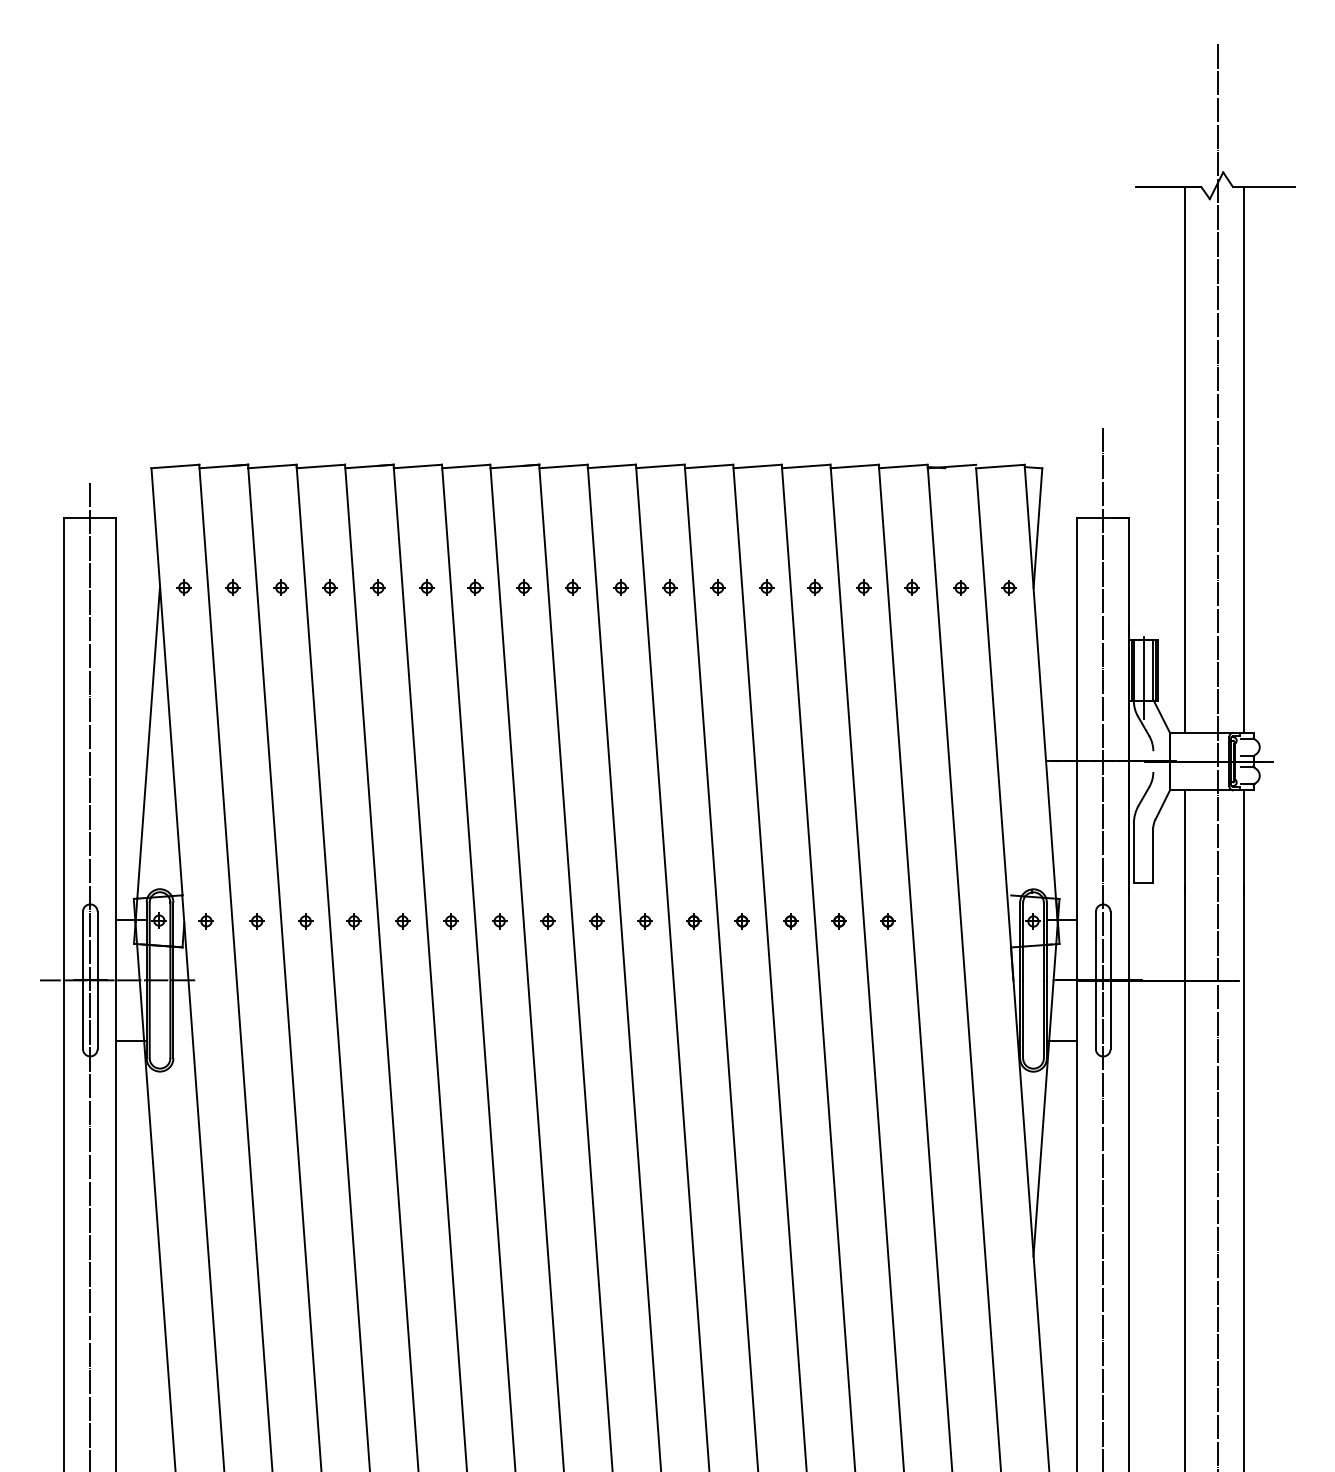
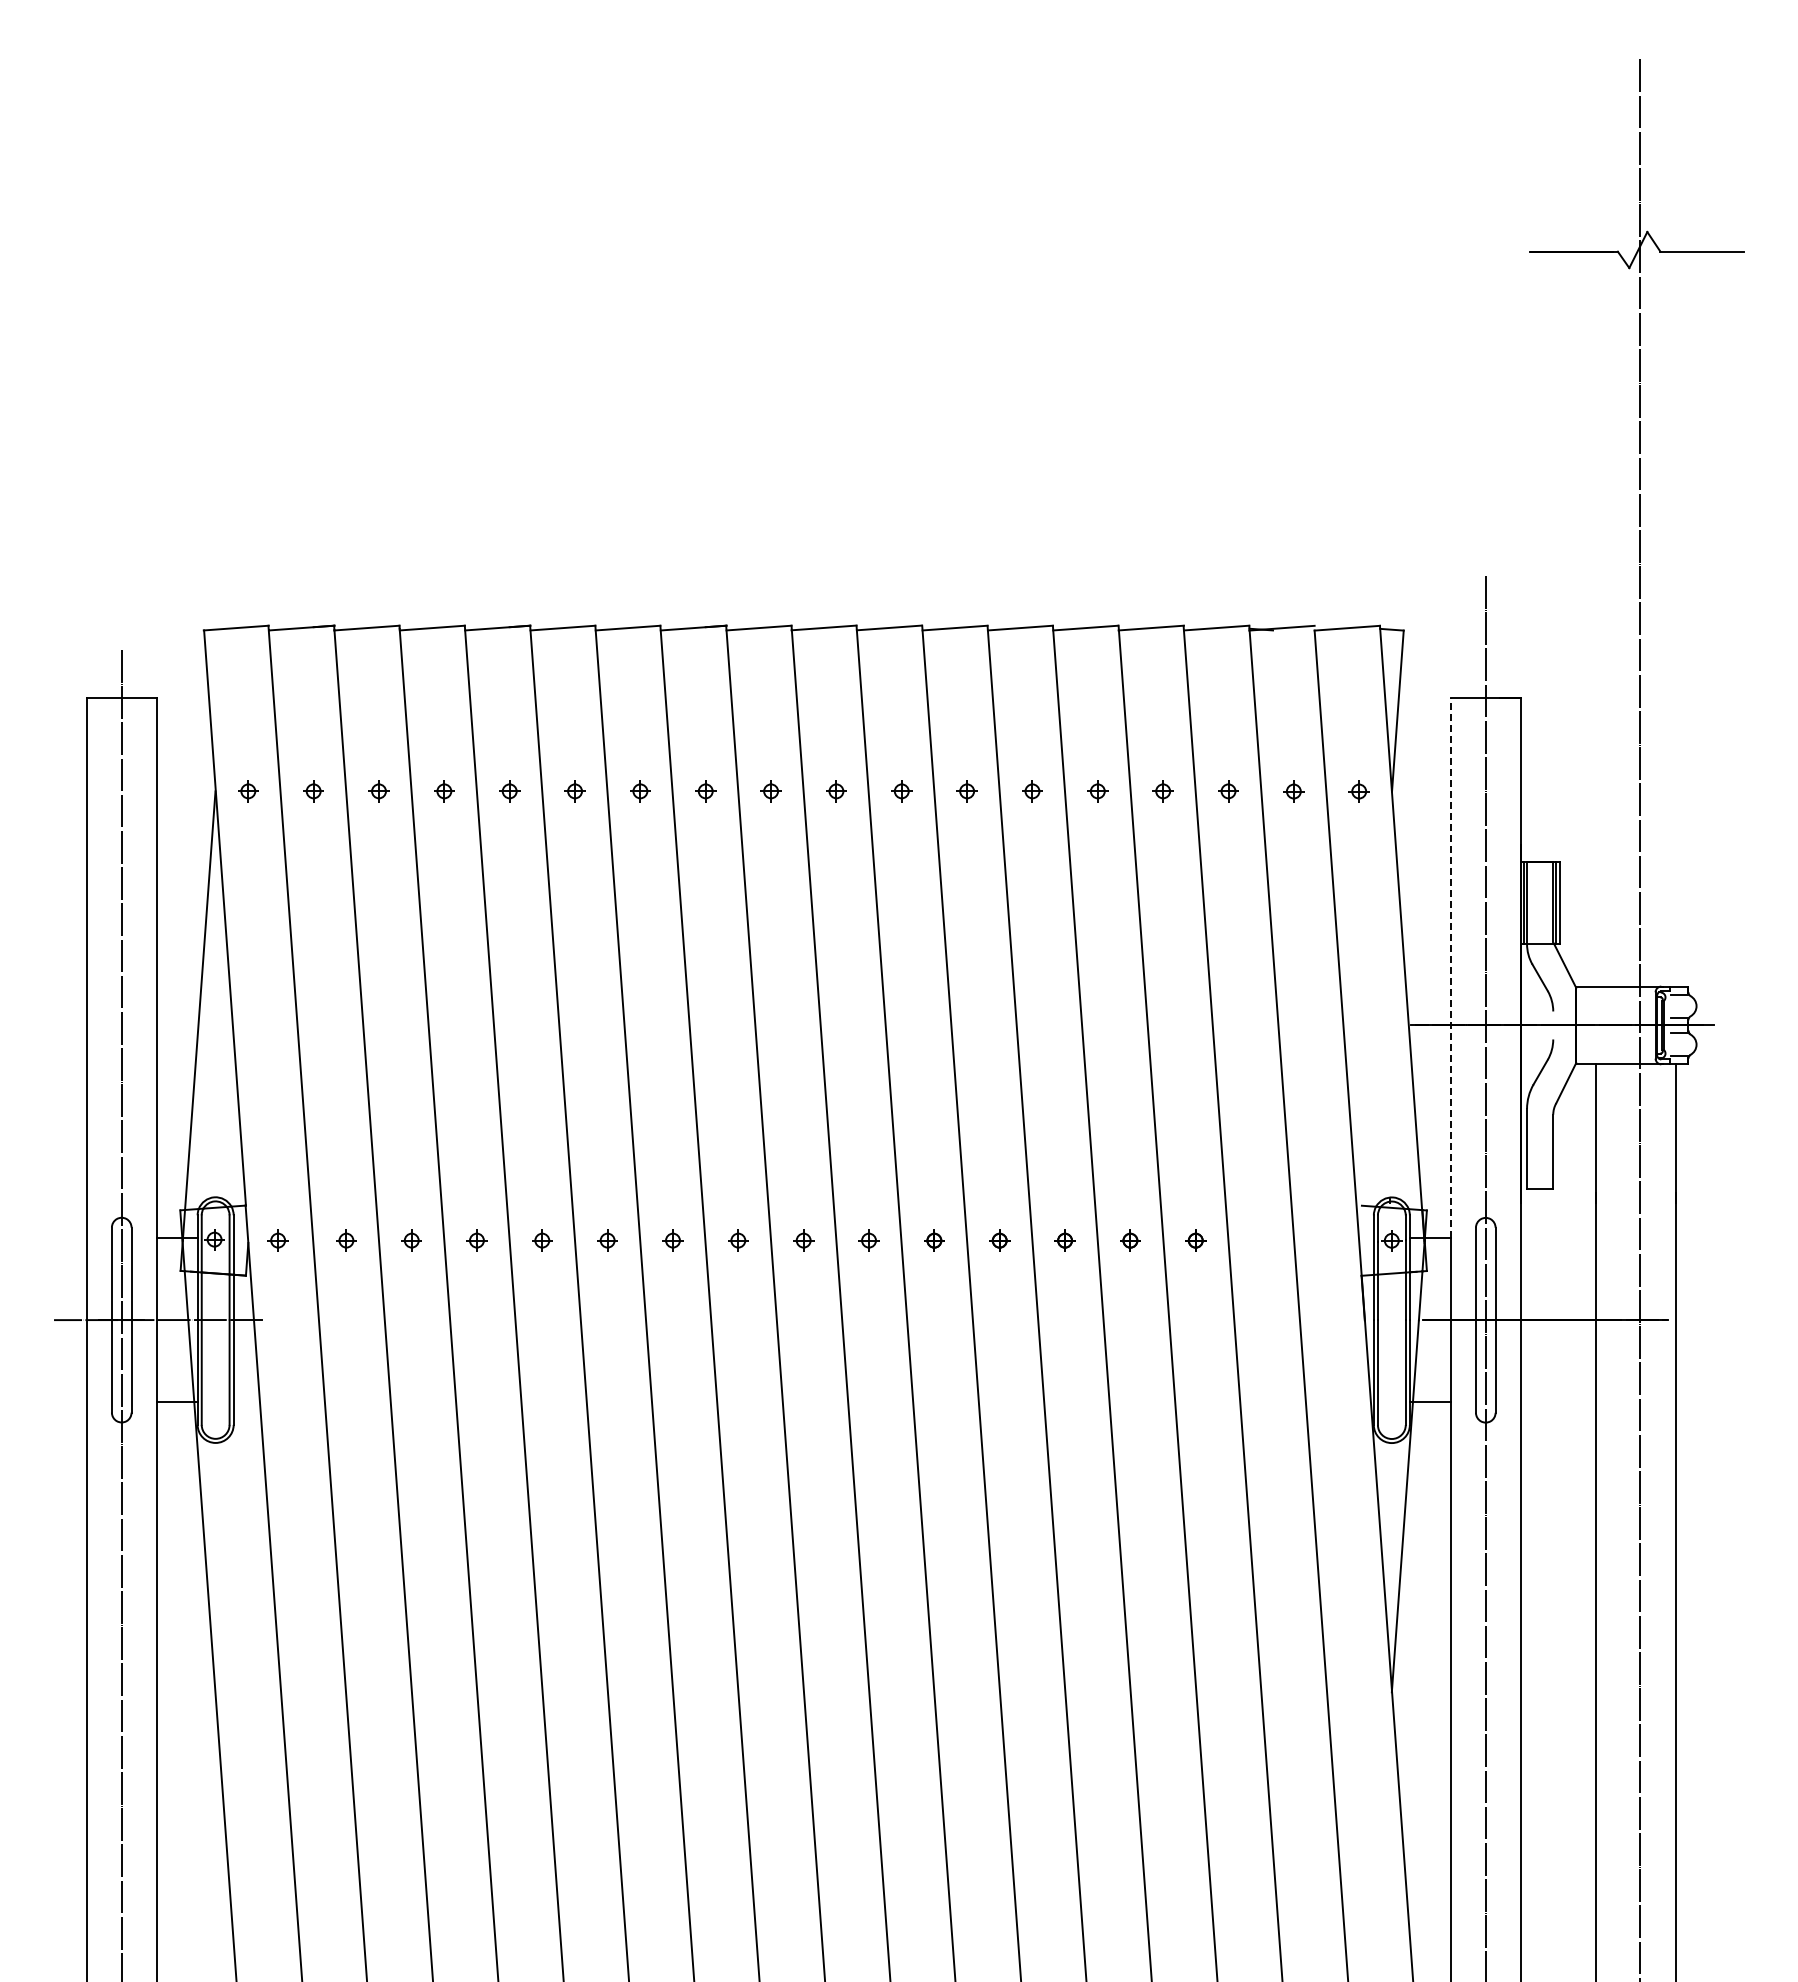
line: (1185, 459) -> (1596, 618), removed
line: (1244, 459) -> (1675, 618), removed
line: (1143, 677) -> (1540, 912), removed
line: (1077, 718) -> (1450, 967), solid -> dashed

